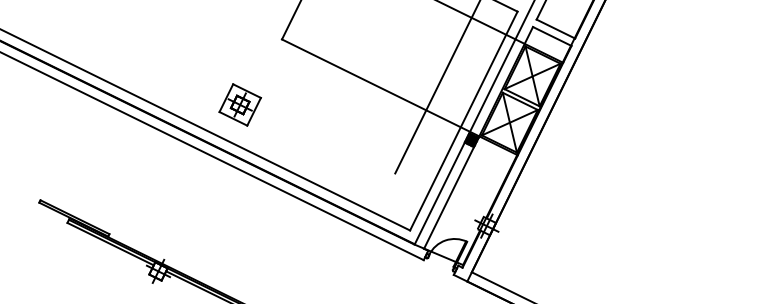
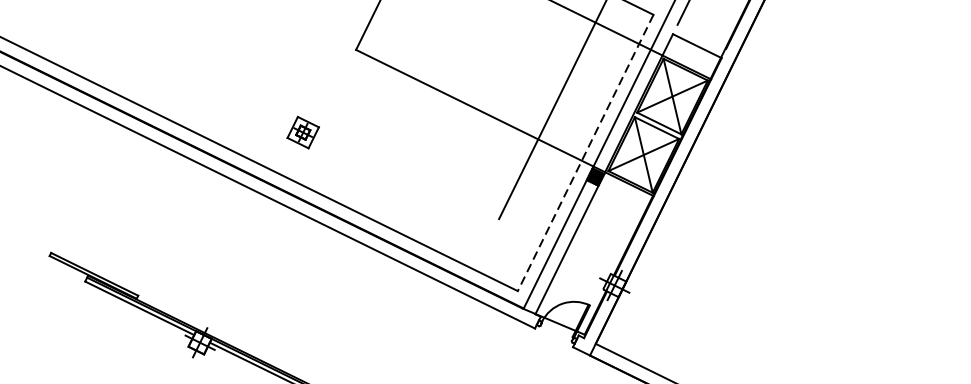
line: (555, 28) -> (701, 36), removed
part: (239, 104) -> (302, 132), size x0.6
line: (463, 121) -> (585, 153), solid -> dashed

